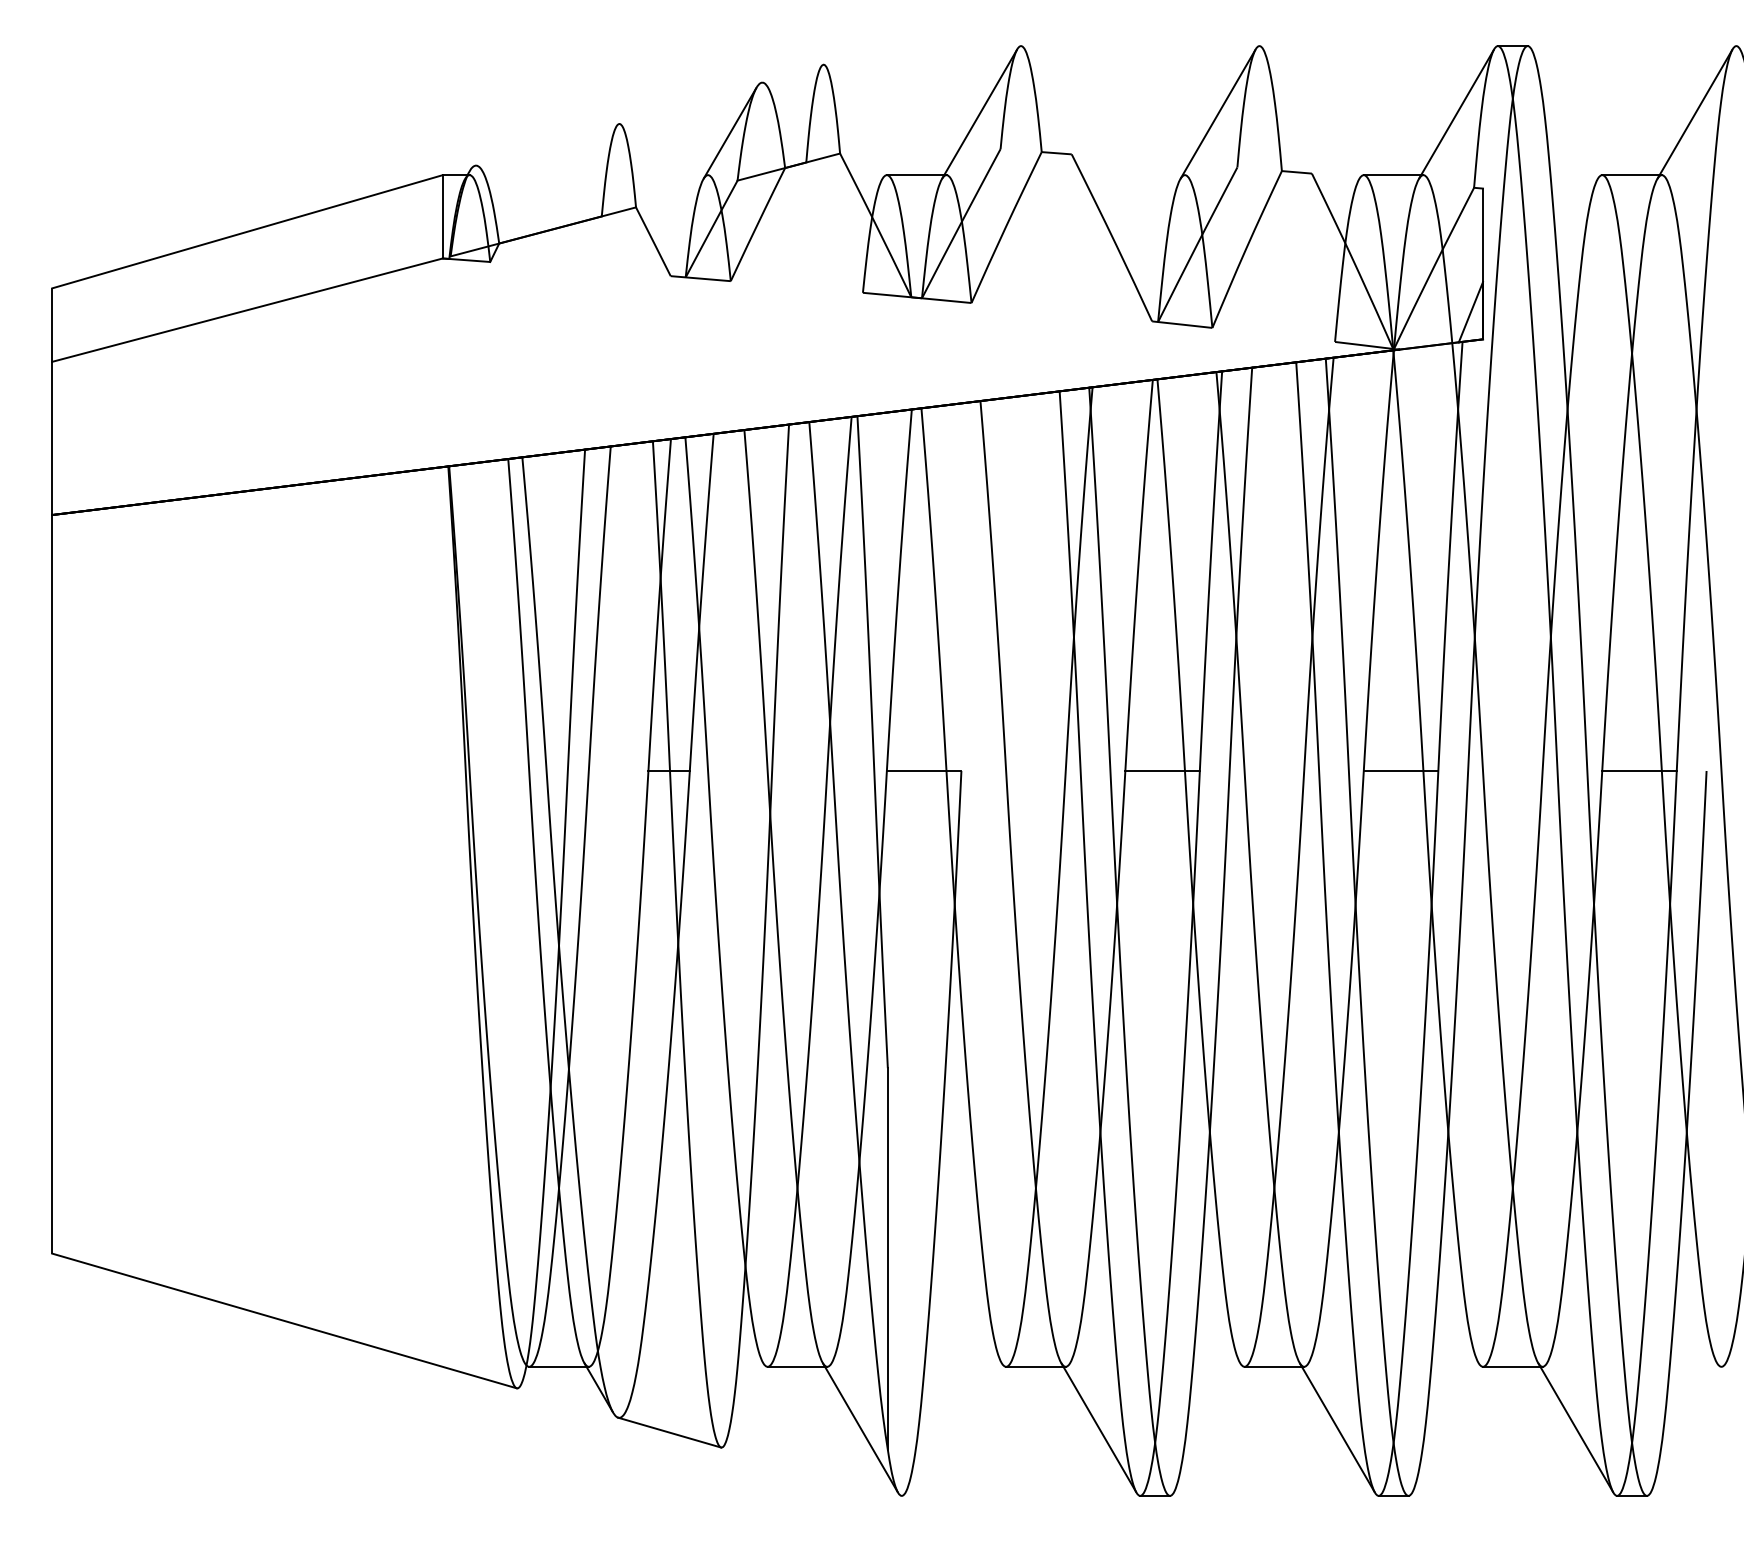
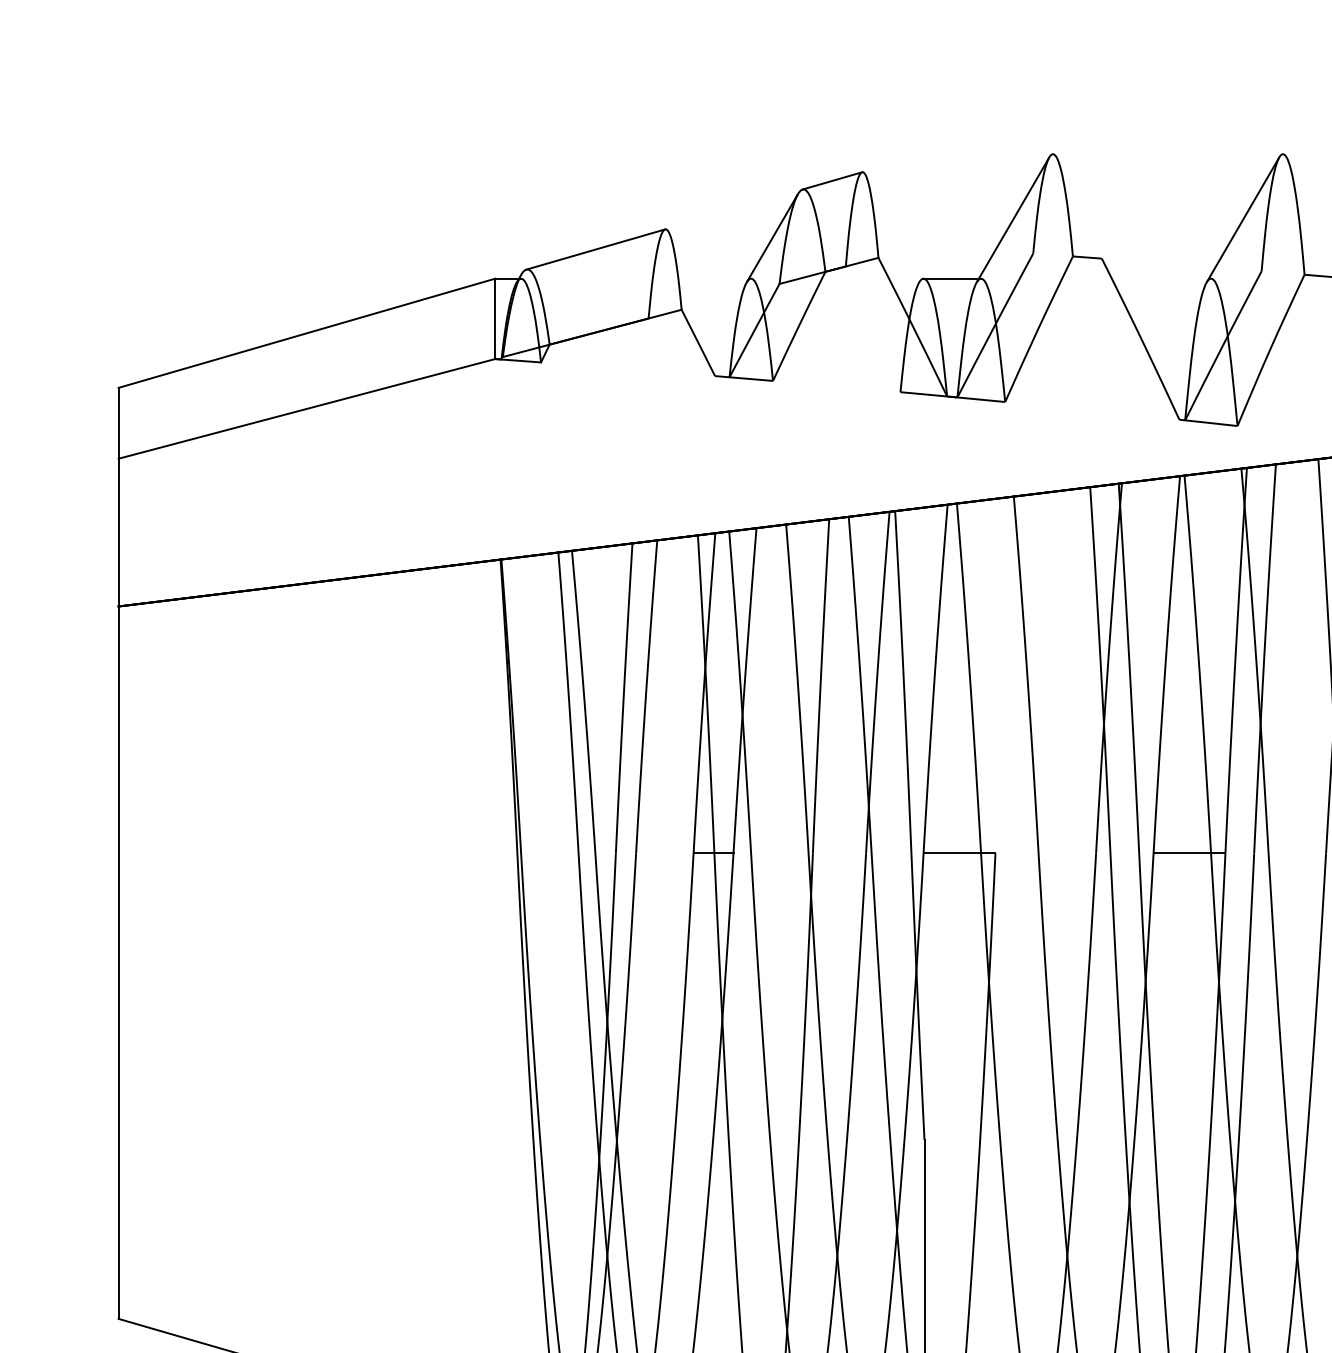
line: (792, 73) -> (832, 180), added
line: (546, 144) -> (595, 249), added

